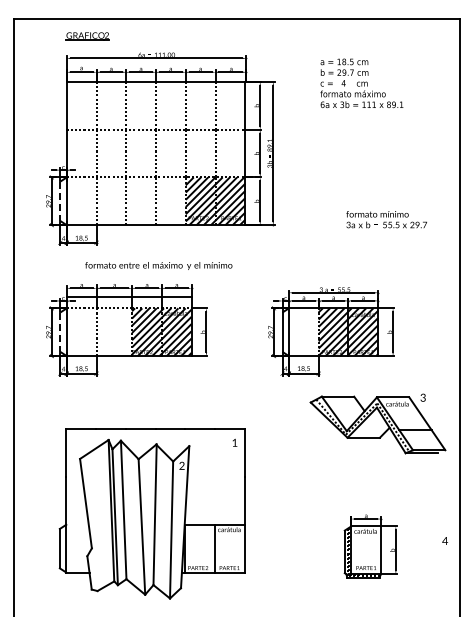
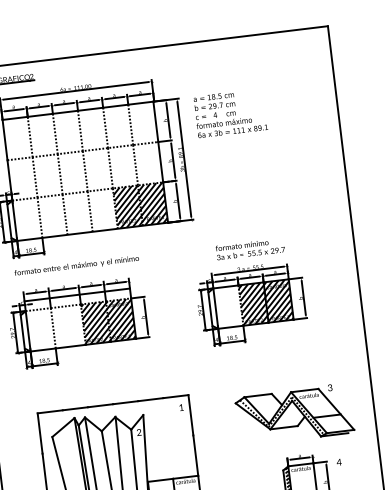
text: (361, 83) -> (230, 113), moved
line: (60, 201) -> (9, 221), dashed -> solid
text: (386, 219) -> (250, 249), moved
text: (158, 265) -> (76, 265), moved
line: (60, 332) -> (22, 332), dashed -> solid
part: (377, 423) -> (294, 414), moved
text: (444, 540) -> (338, 461), moved

